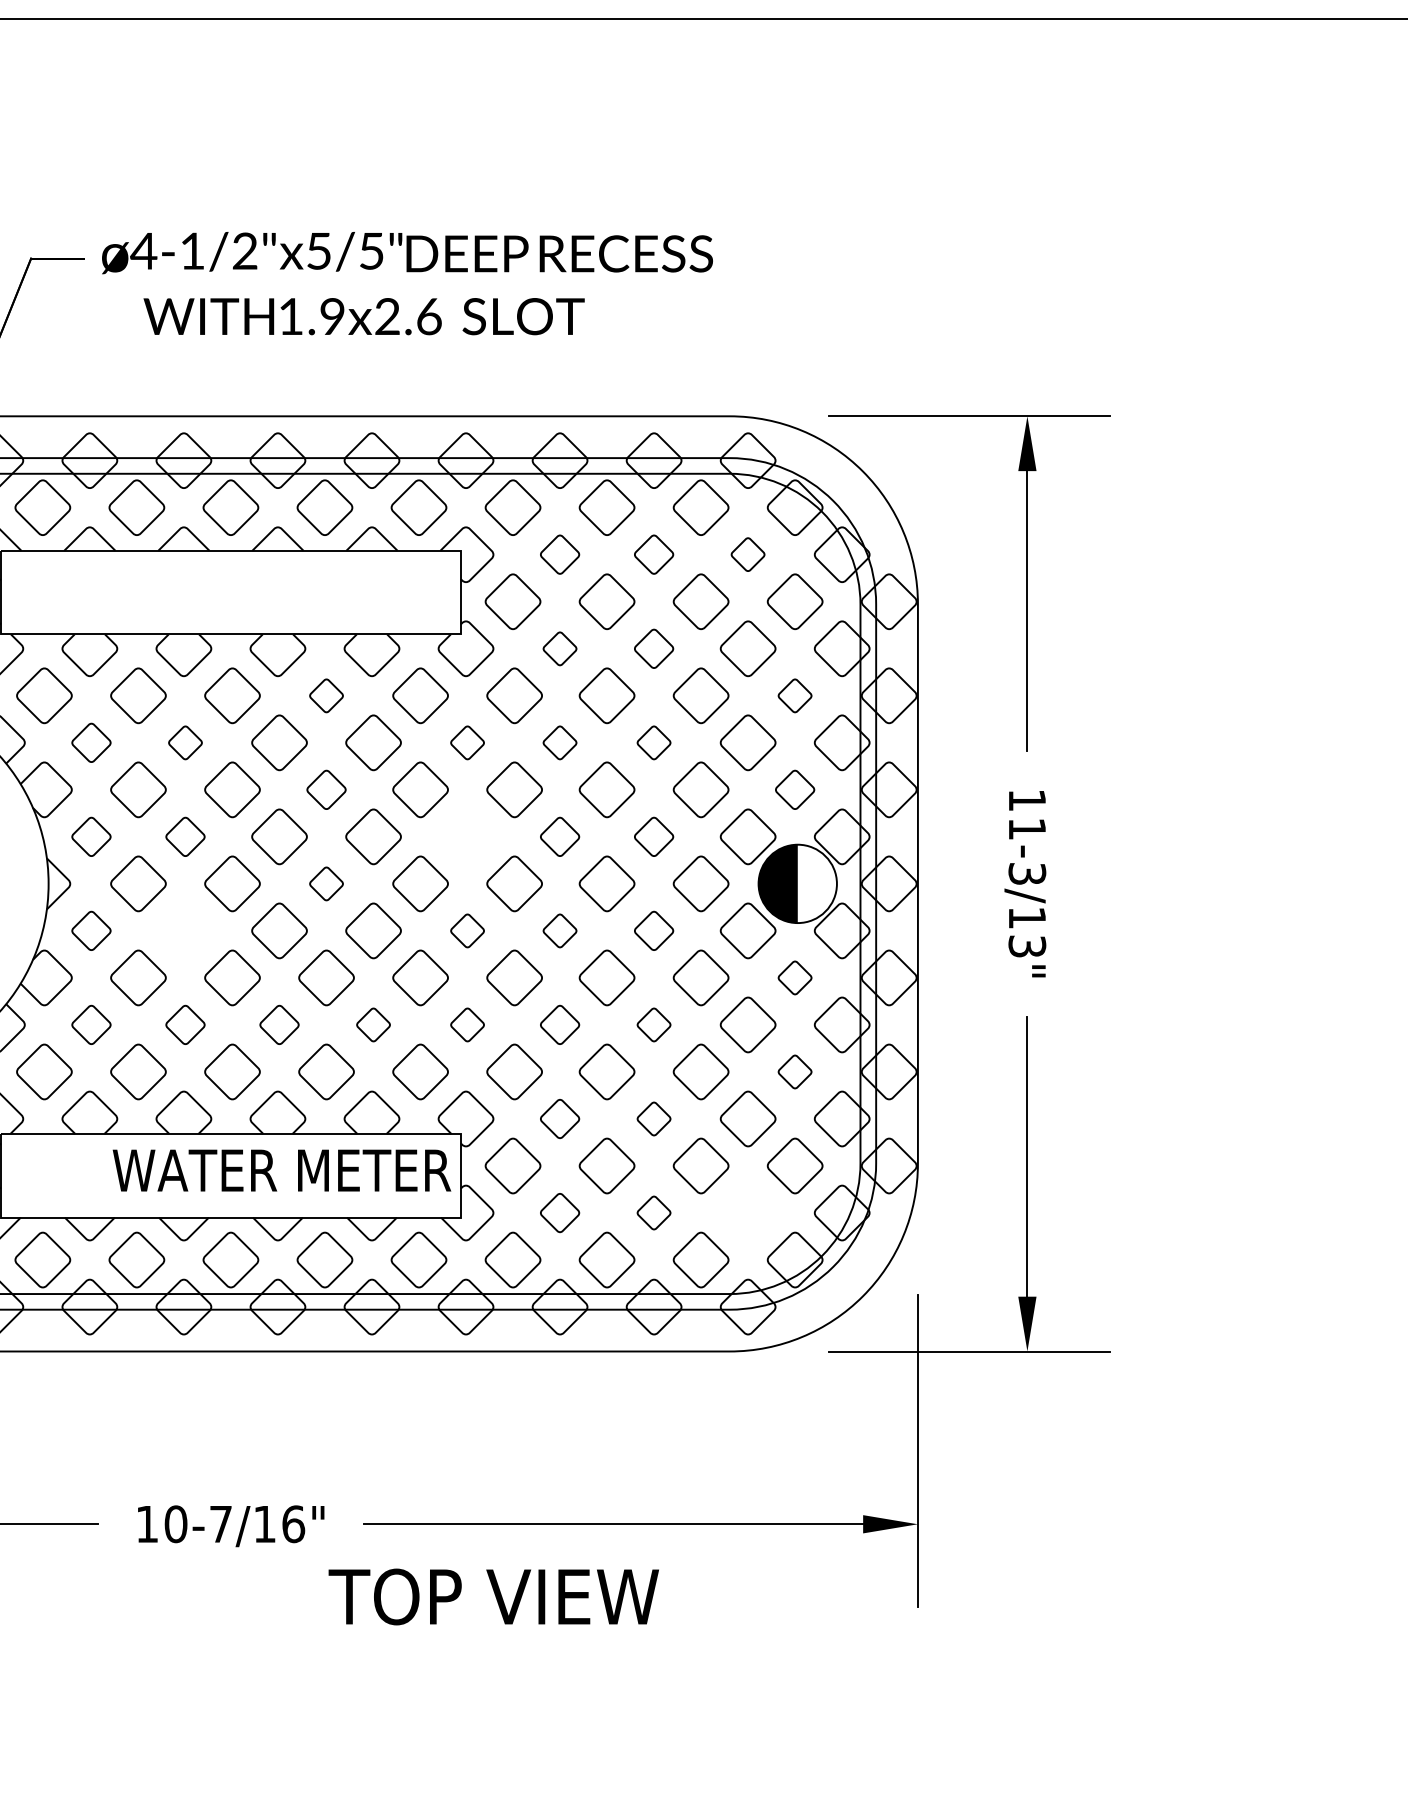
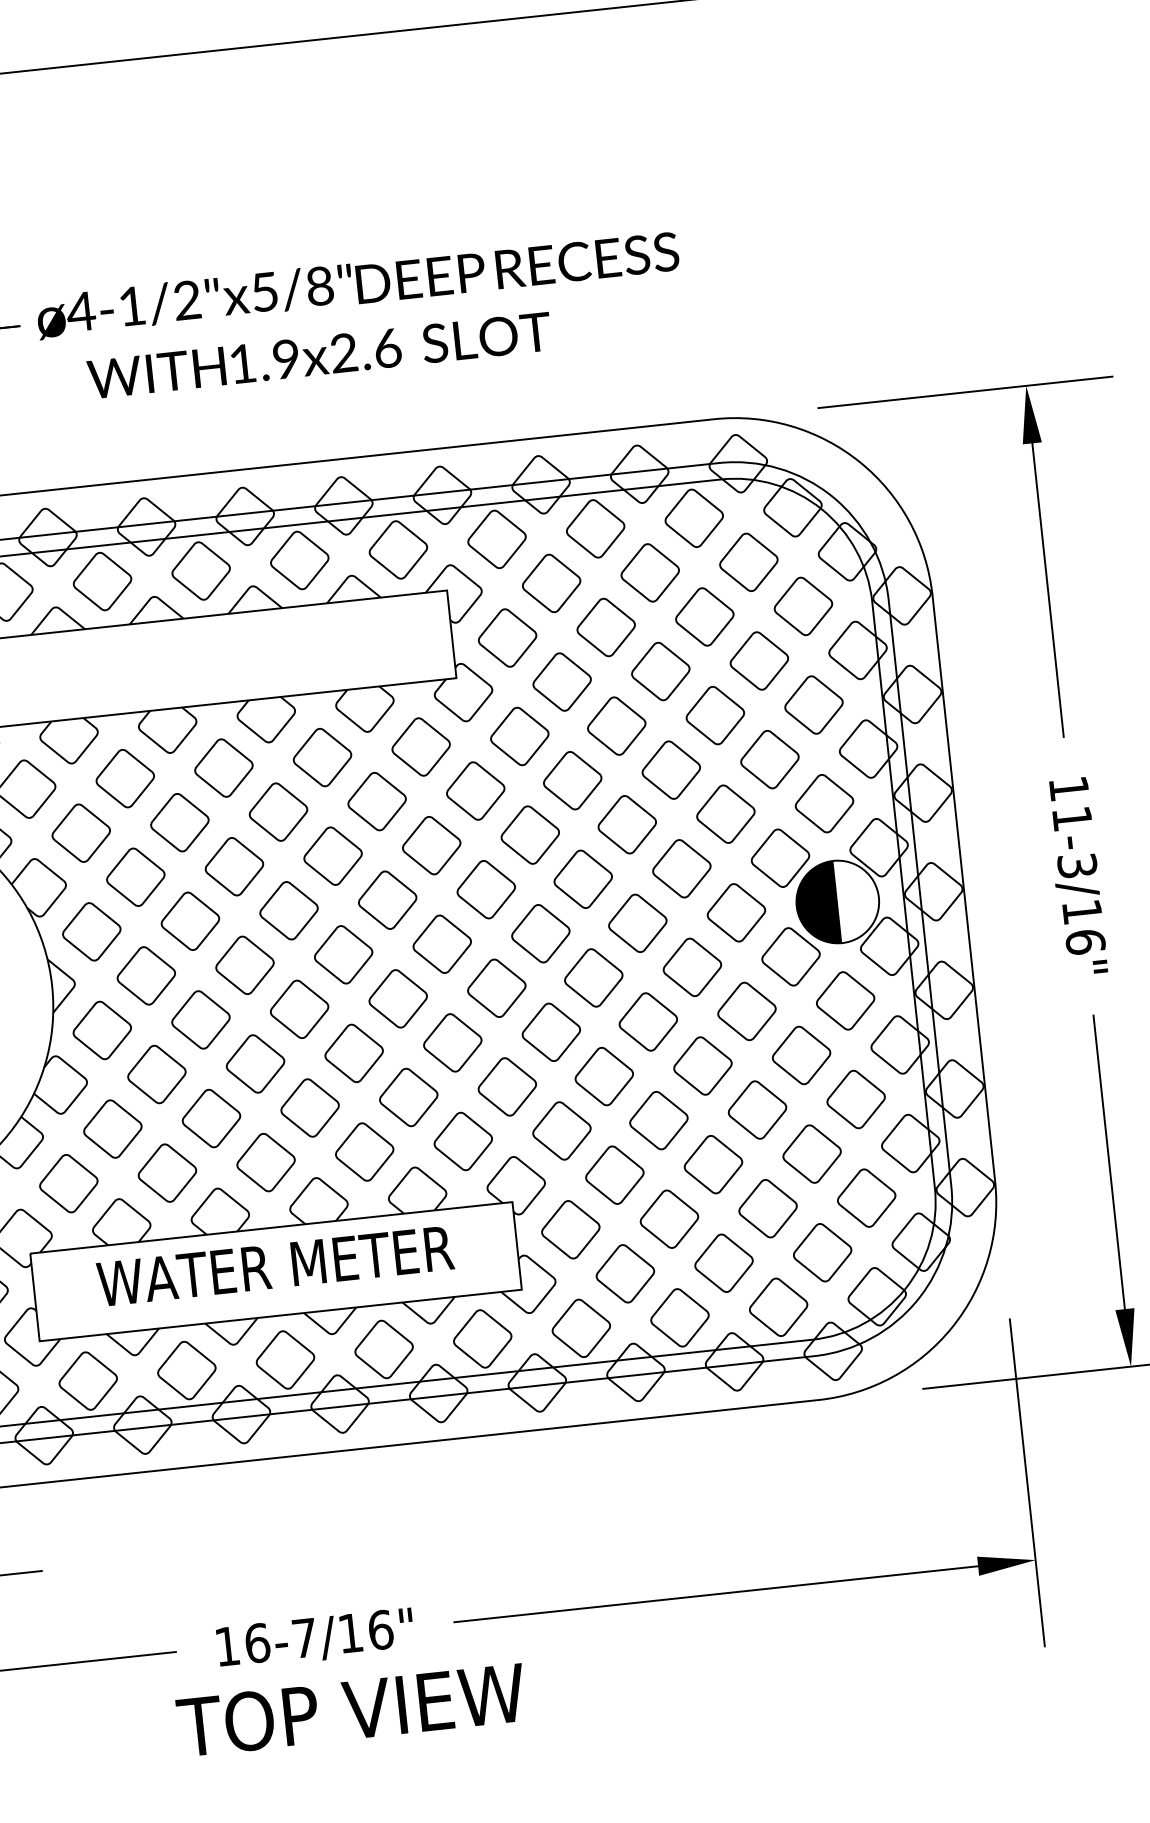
text: (371, 250) -> (319, 285), 4-1/2"x5/5" -> 4-1/2"x5/8"
part: (559, 554) -> (551, 583), size x1.43
part: (653, 554) -> (649, 572), size x1.43
part: (747, 554) -> (748, 562), size x1.67
part: (559, 648) -> (561, 681), size x1.67
part: (653, 648) -> (660, 671), size x1.43
part: (326, 695) -> (322, 757), size x1.67
part: (794, 695) -> (813, 704), size x1.67
part: (91, 742) -> (81, 832), size x1.43
part: (185, 742) -> (179, 822), size x1.67
part: (467, 742) -> (475, 790), size x1.67
part: (559, 742) -> (572, 780), size x1.67
part: (653, 742) -> (670, 769), size x1.67
part: (326, 789) -> (332, 855), size x1.43
part: (794, 789) -> (823, 803), size x1.43
part: (91, 836) -> (91, 931), size x1.43
part: (185, 836) -> (190, 920), size x1.43
part: (467, 836) -> (486, 889), added
part: (559, 836) -> (582, 878), size x1.43
part: (653, 836) -> (681, 868), size x1.43
part: (326, 883) -> (343, 954), size x1.67
part: (91, 930) -> (102, 1030), size x1.43
part: (185, 930) -> (200, 1019), added
part: (467, 930) -> (496, 987), size x1.67
part: (559, 930) -> (593, 977), size x1.67
part: (653, 930) -> (691, 967), size x1.43
text: (1027, 946) -> (1085, 941), 11-3/13" -> 11-3/16"
part: (794, 977) -> (844, 1000), size x1.67
part: (91, 1024) -> (112, 1128), size x1.43
part: (185, 1024) -> (211, 1118), size x1.43
part: (279, 1024) -> (310, 1107), size x1.43
part: (373, 1024) -> (408, 1096), size x1.67
part: (467, 1024) -> (507, 1086), size x1.67
part: (559, 1024) -> (603, 1076), size x1.43
part: (653, 1024) -> (702, 1065), size x1.67
part: (794, 1071) -> (855, 1099), size x1.67
part: (559, 1118) -> (614, 1174), size x1.43
part: (653, 1118) -> (712, 1164), size x1.67
text: (281, 1170) -> (275, 1266), moved
part: (559, 1212) -> (624, 1273), size x1.43
part: (653, 1212) -> (723, 1262), size x1.67
part: (747, 1212) -> (821, 1252), added
text: (175, 1524) -> (257, 1643), 10-7/16" -> 16-7/16"
text: (493, 1596) -> (351, 1709), moved

